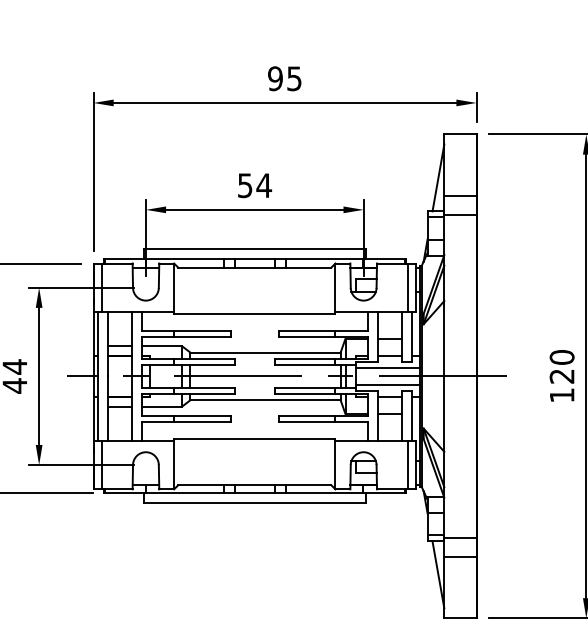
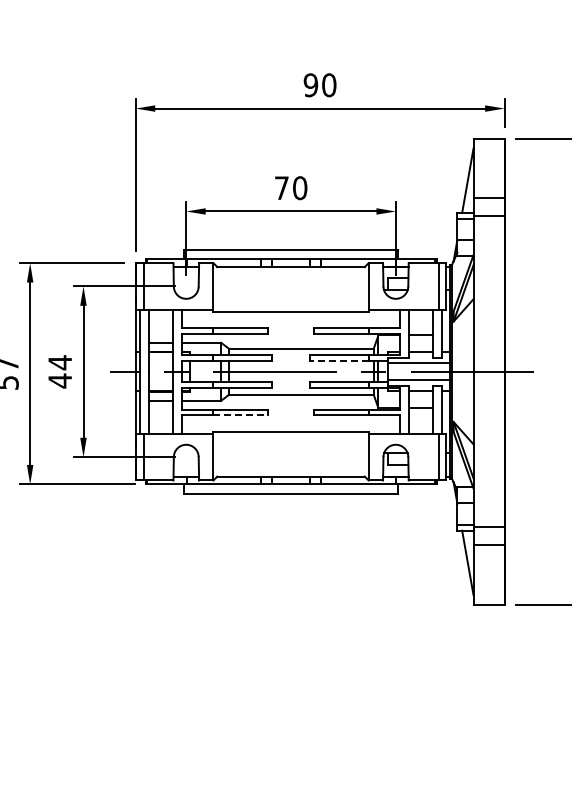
text: (294, 78) -> (329, 85), 95 -> 90
text: (255, 185) -> (291, 188), 54 -> 70
line: (305, 365) -> (339, 361), solid -> dashed
line: (203, 421) -> (241, 415), solid -> dashed

